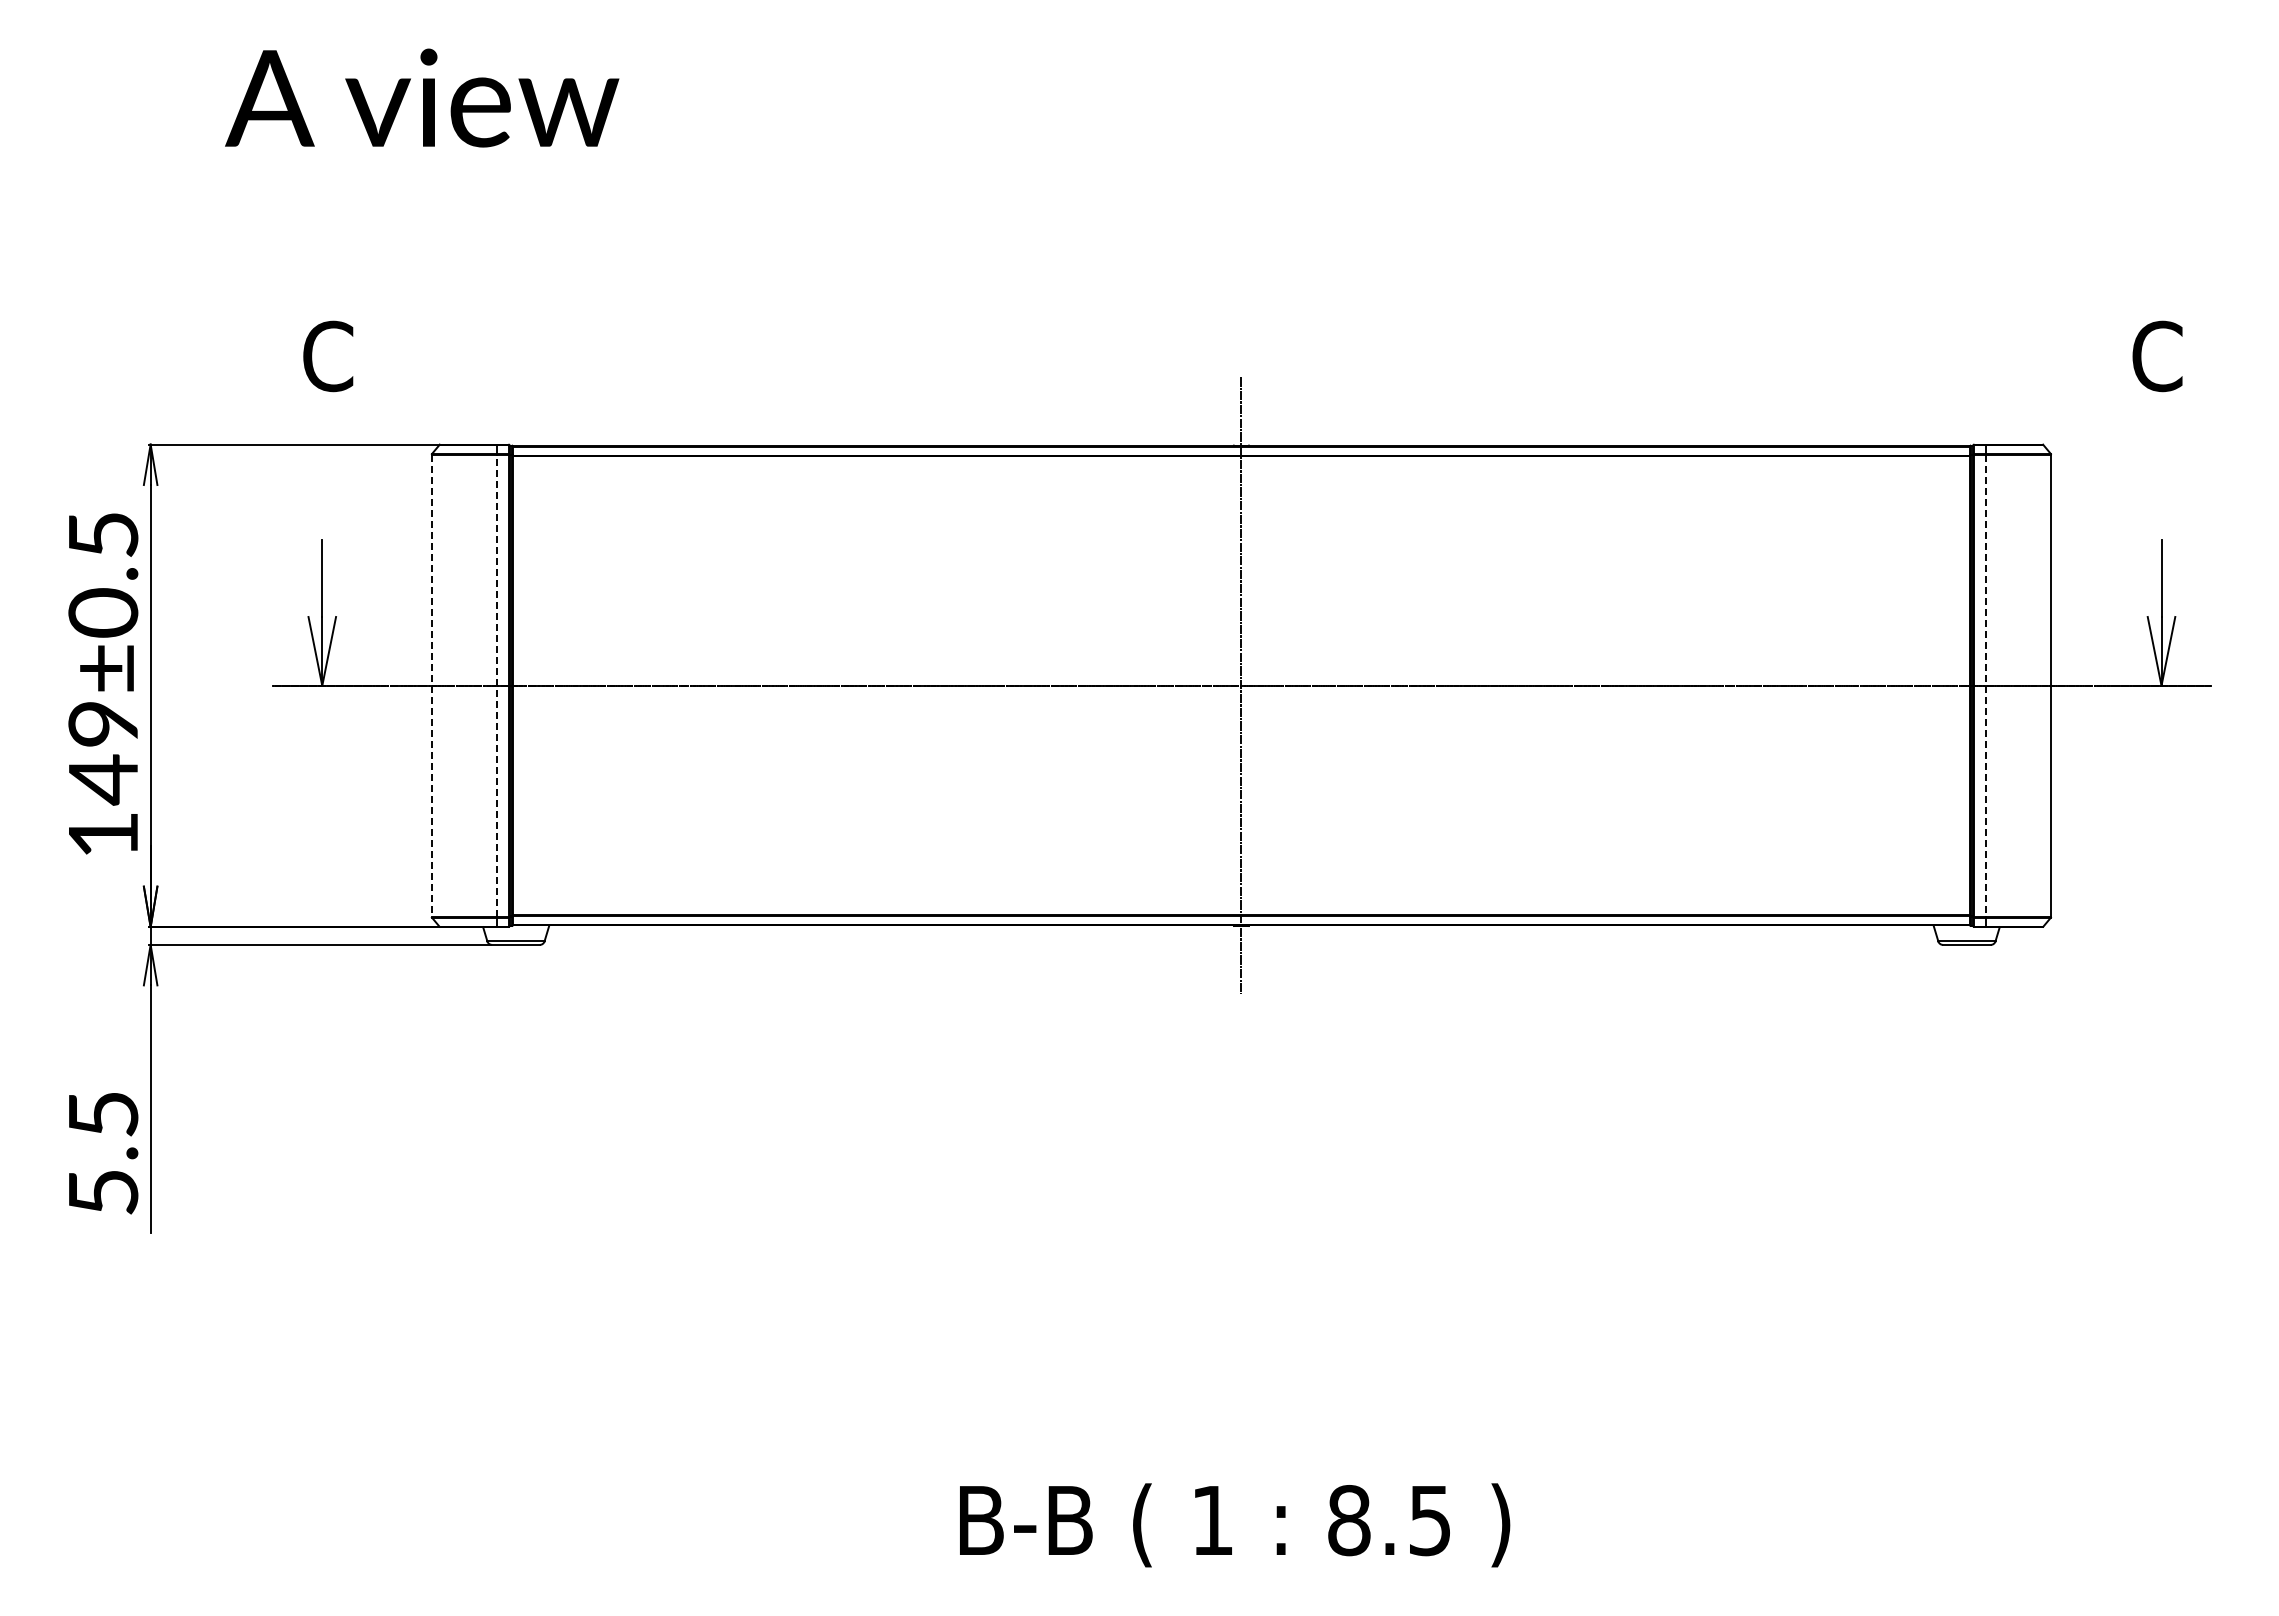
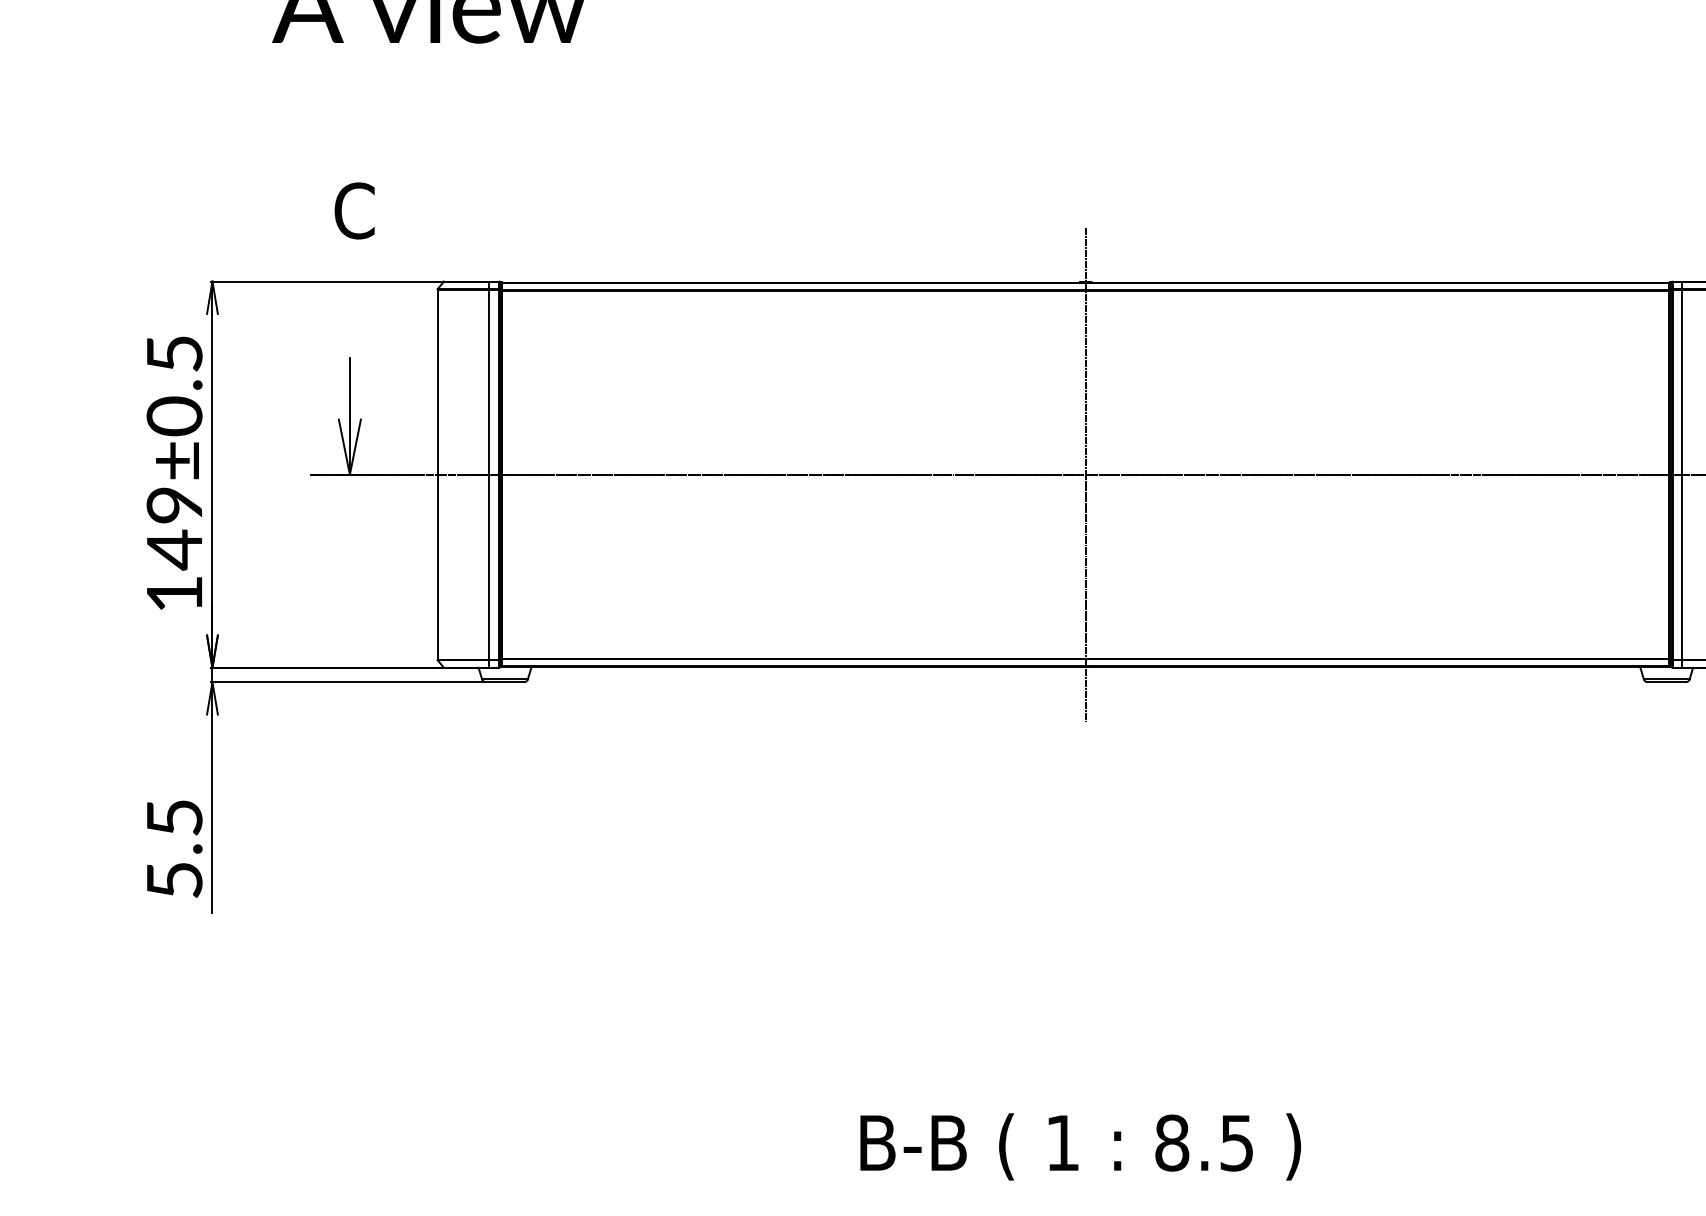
line: (496, 685) -> (489, 474), dashed -> solid
line: (431, 686) -> (437, 475), dashed -> solid
line: (1986, 686) -> (1682, 475), dashed -> solid

